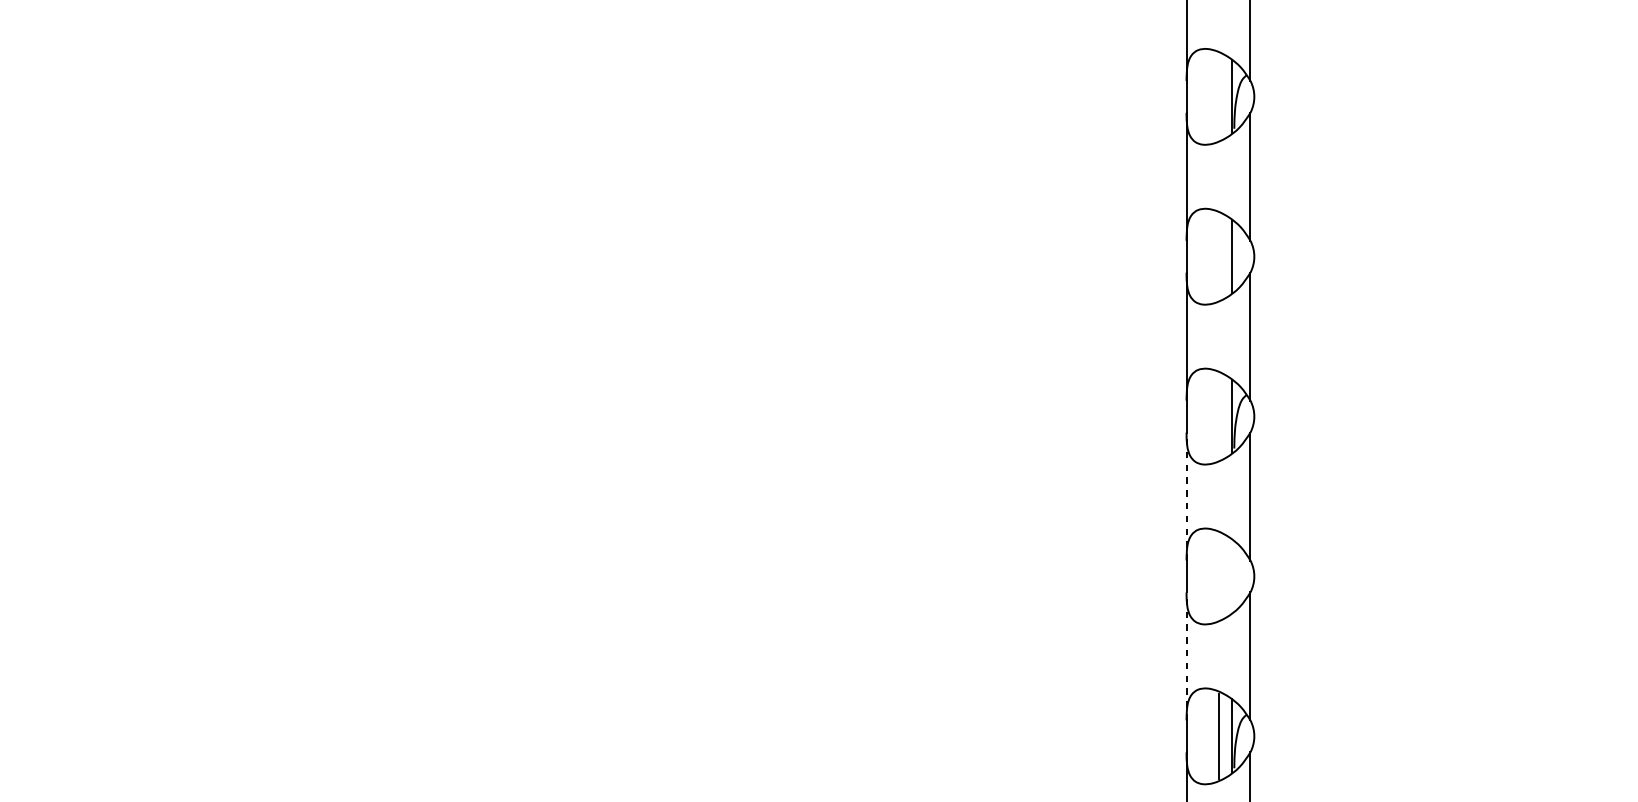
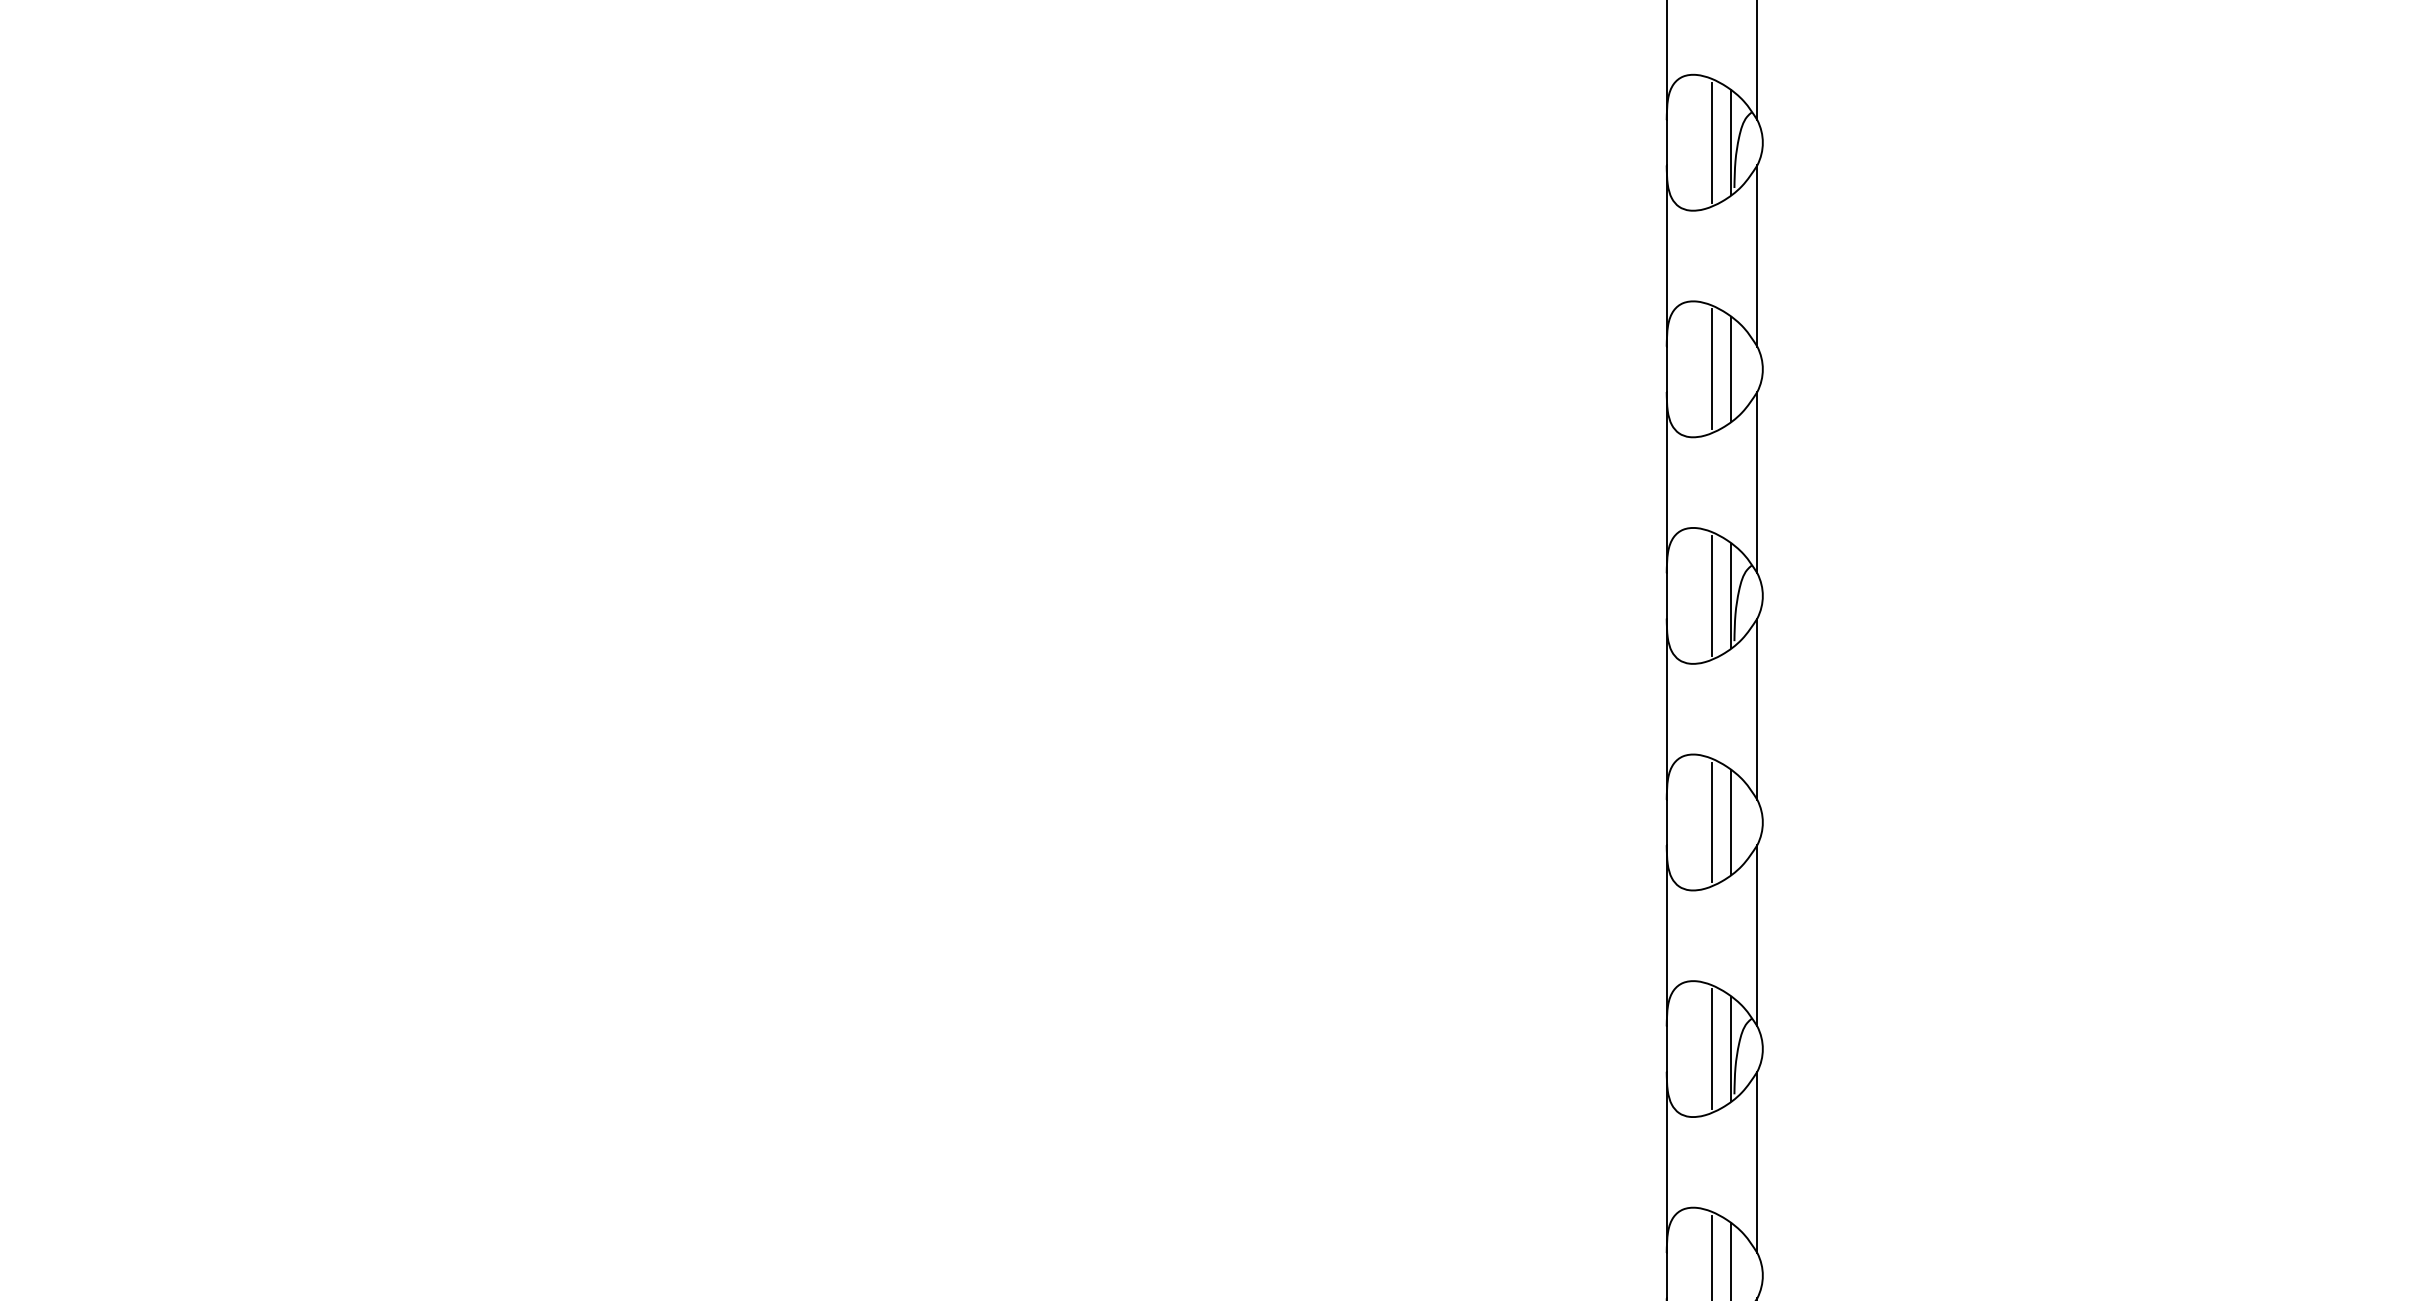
line: (1218, 96) -> (1712, 142), added
line: (1218, 256) -> (1712, 369), added
line: (1218, 416) -> (1712, 595), added
line: (1186, 496) -> (1666, 709), dashed -> solid
line: (1218, 576) -> (1712, 822), added
line: (1232, 576) -> (1731, 822), added
line: (1186, 656) -> (1666, 935), dashed -> solid

